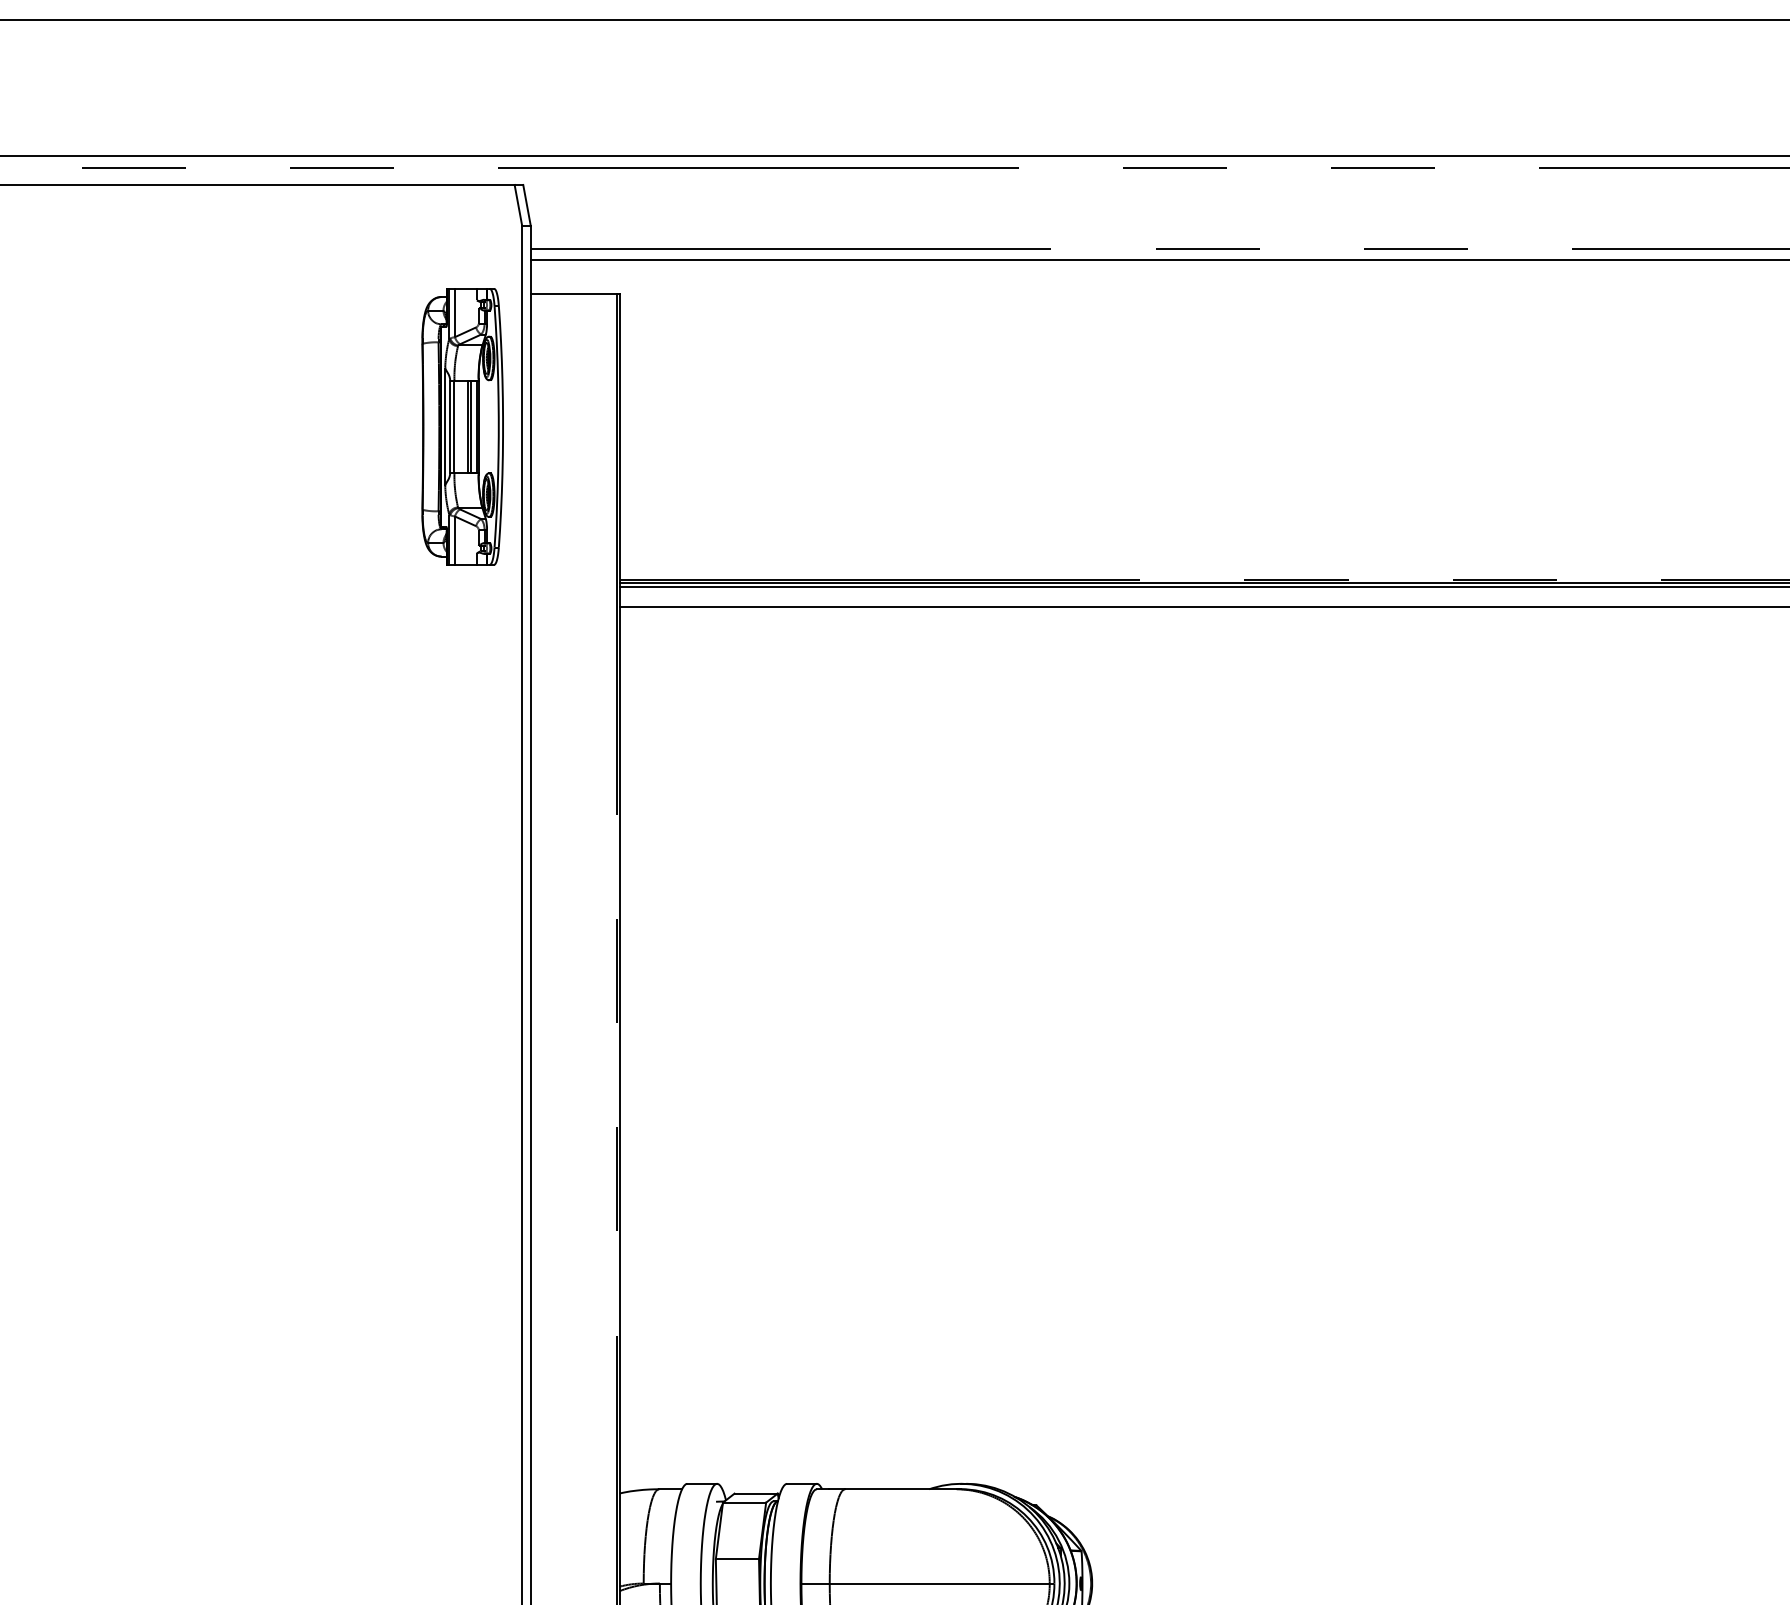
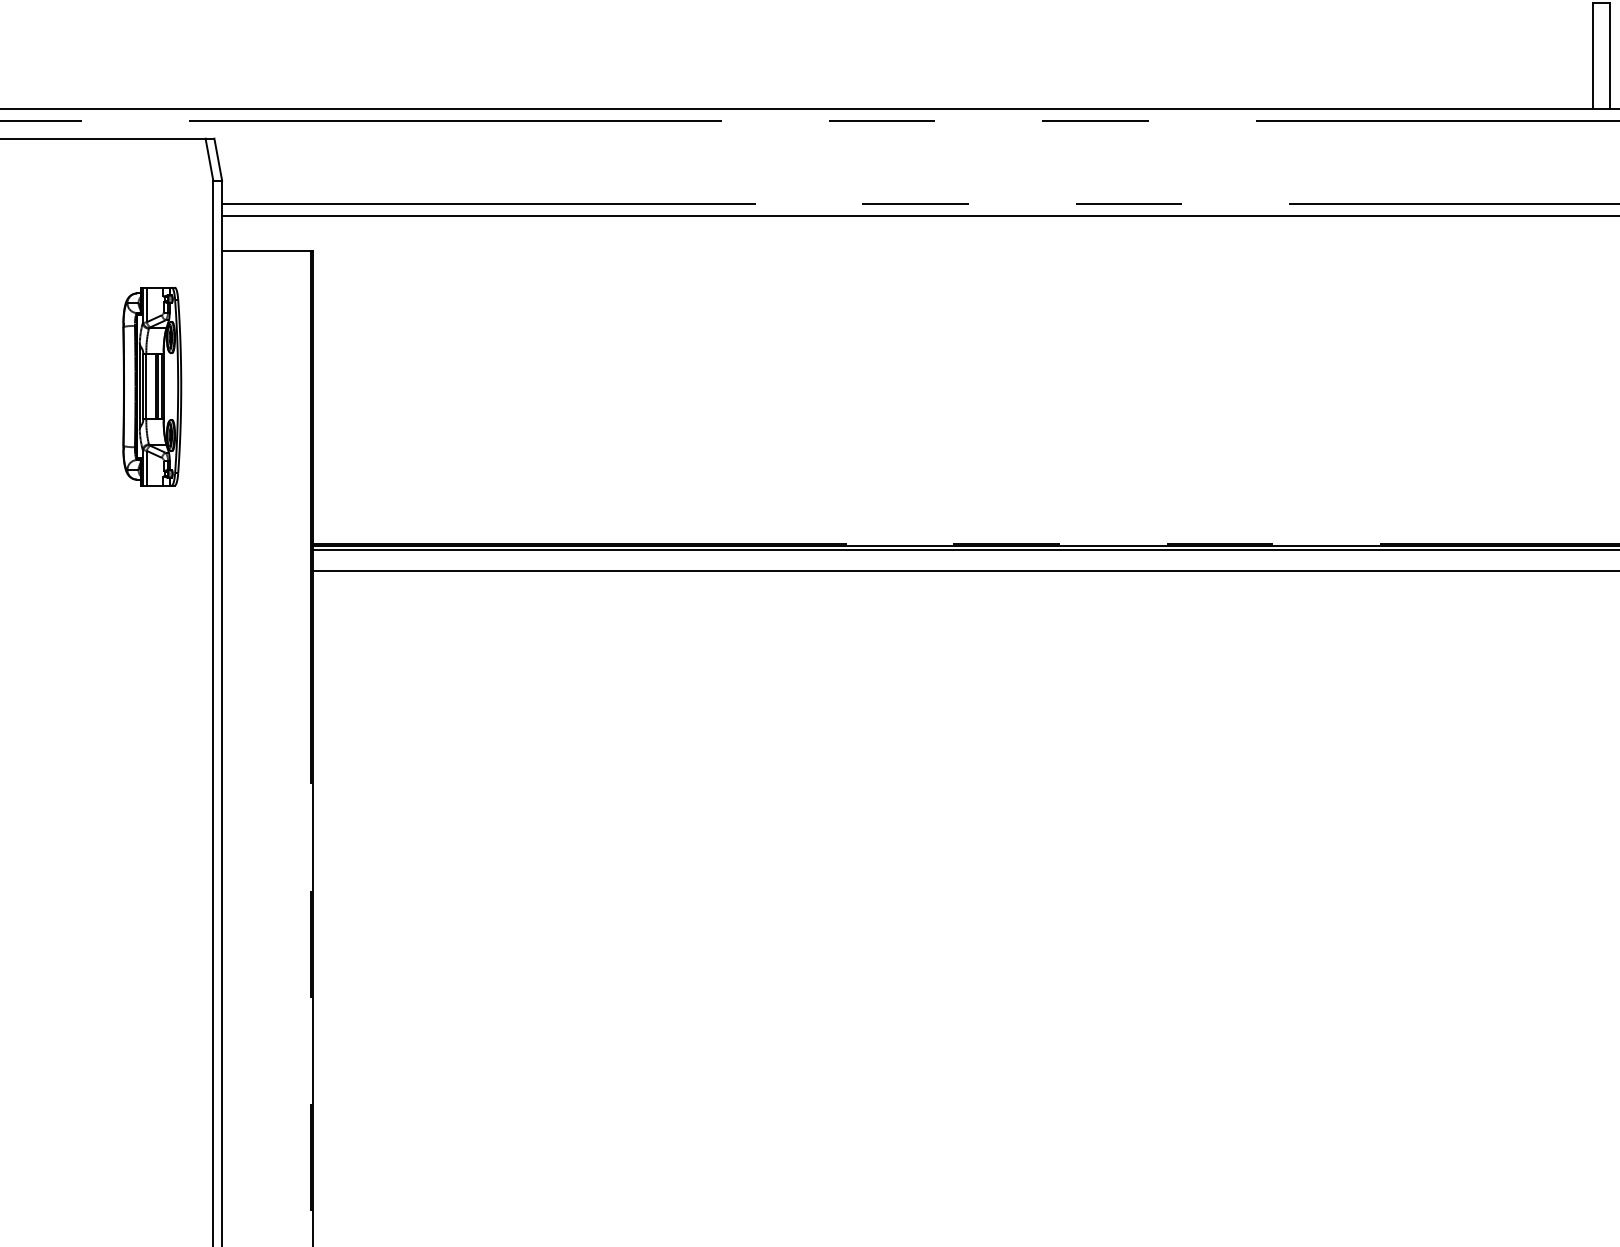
part: (462, 426) -> (152, 386), size x0.7

